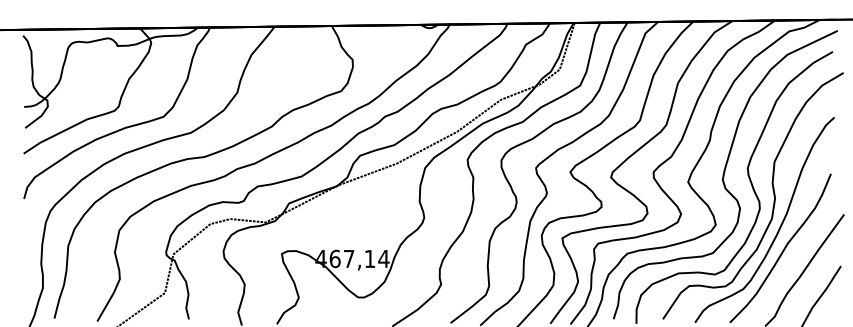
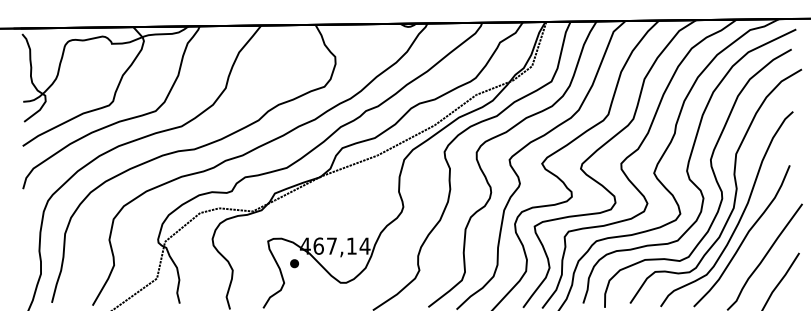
part: (309, 277) -> (294, 263), added

